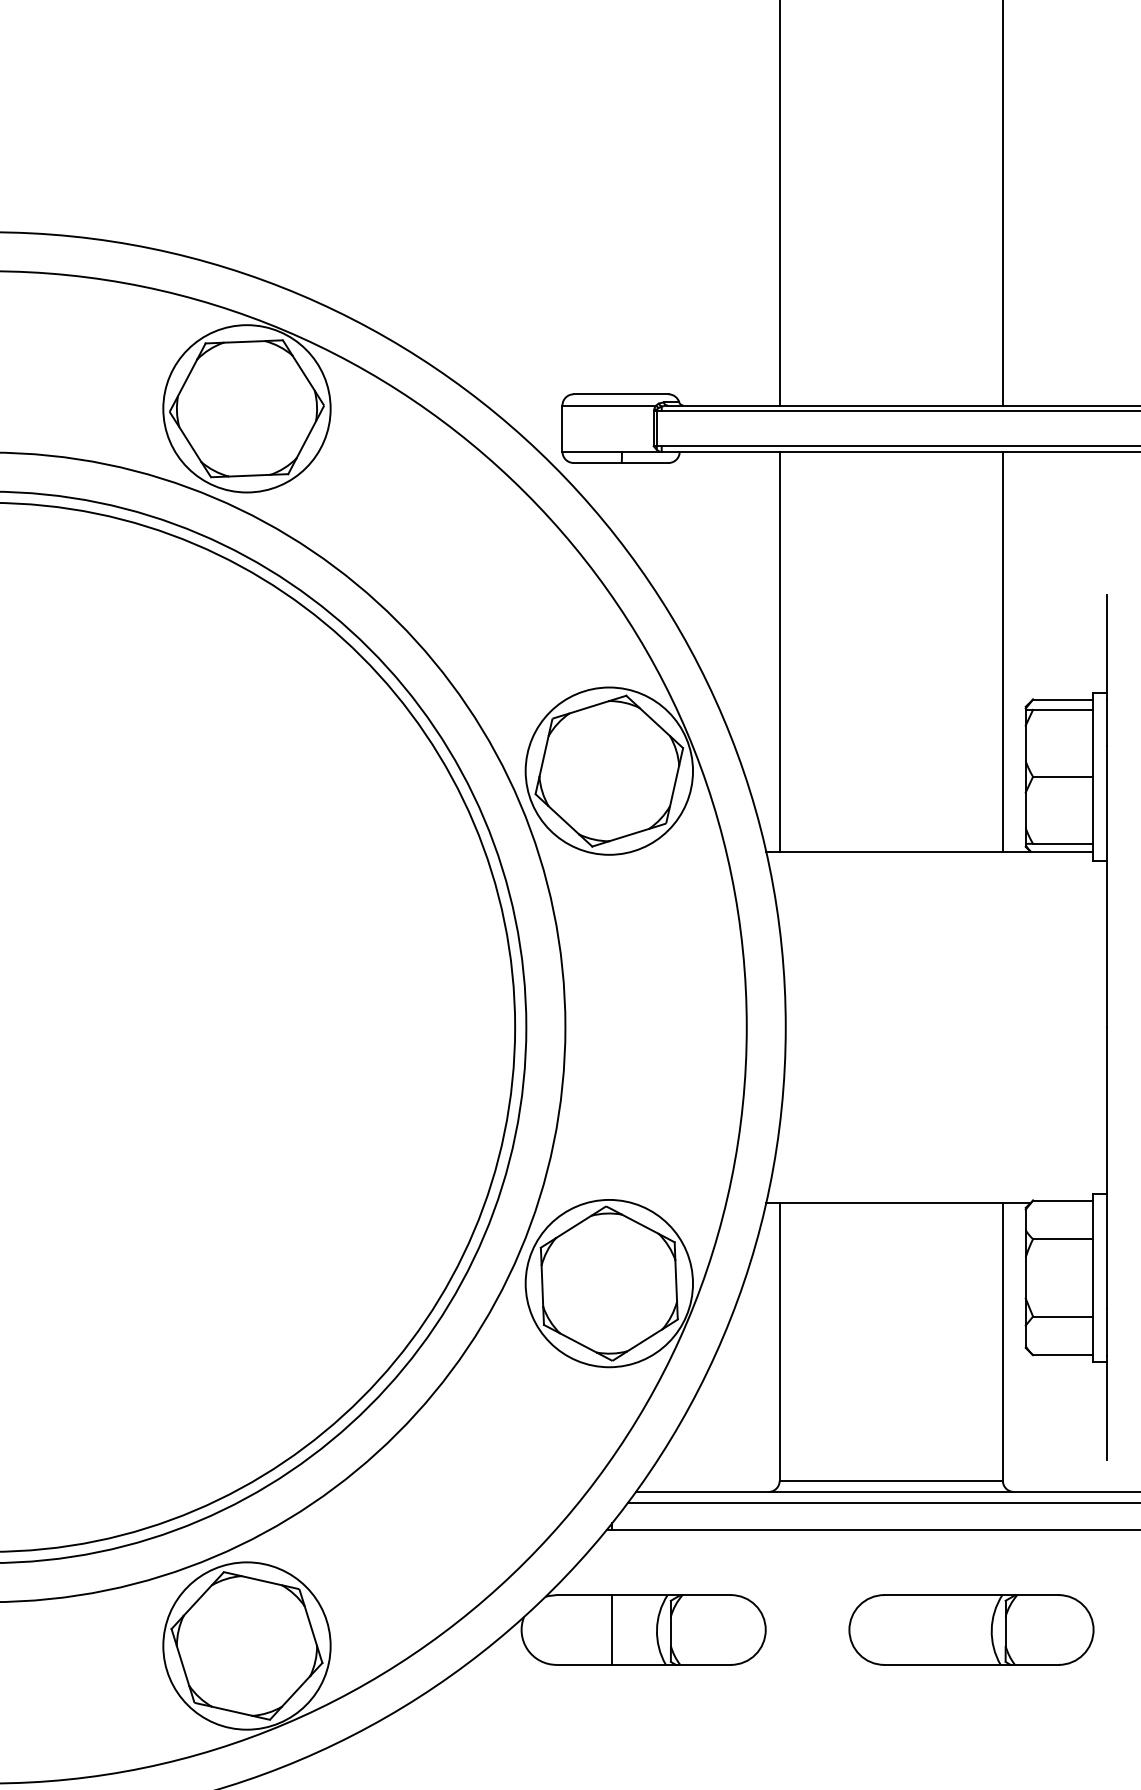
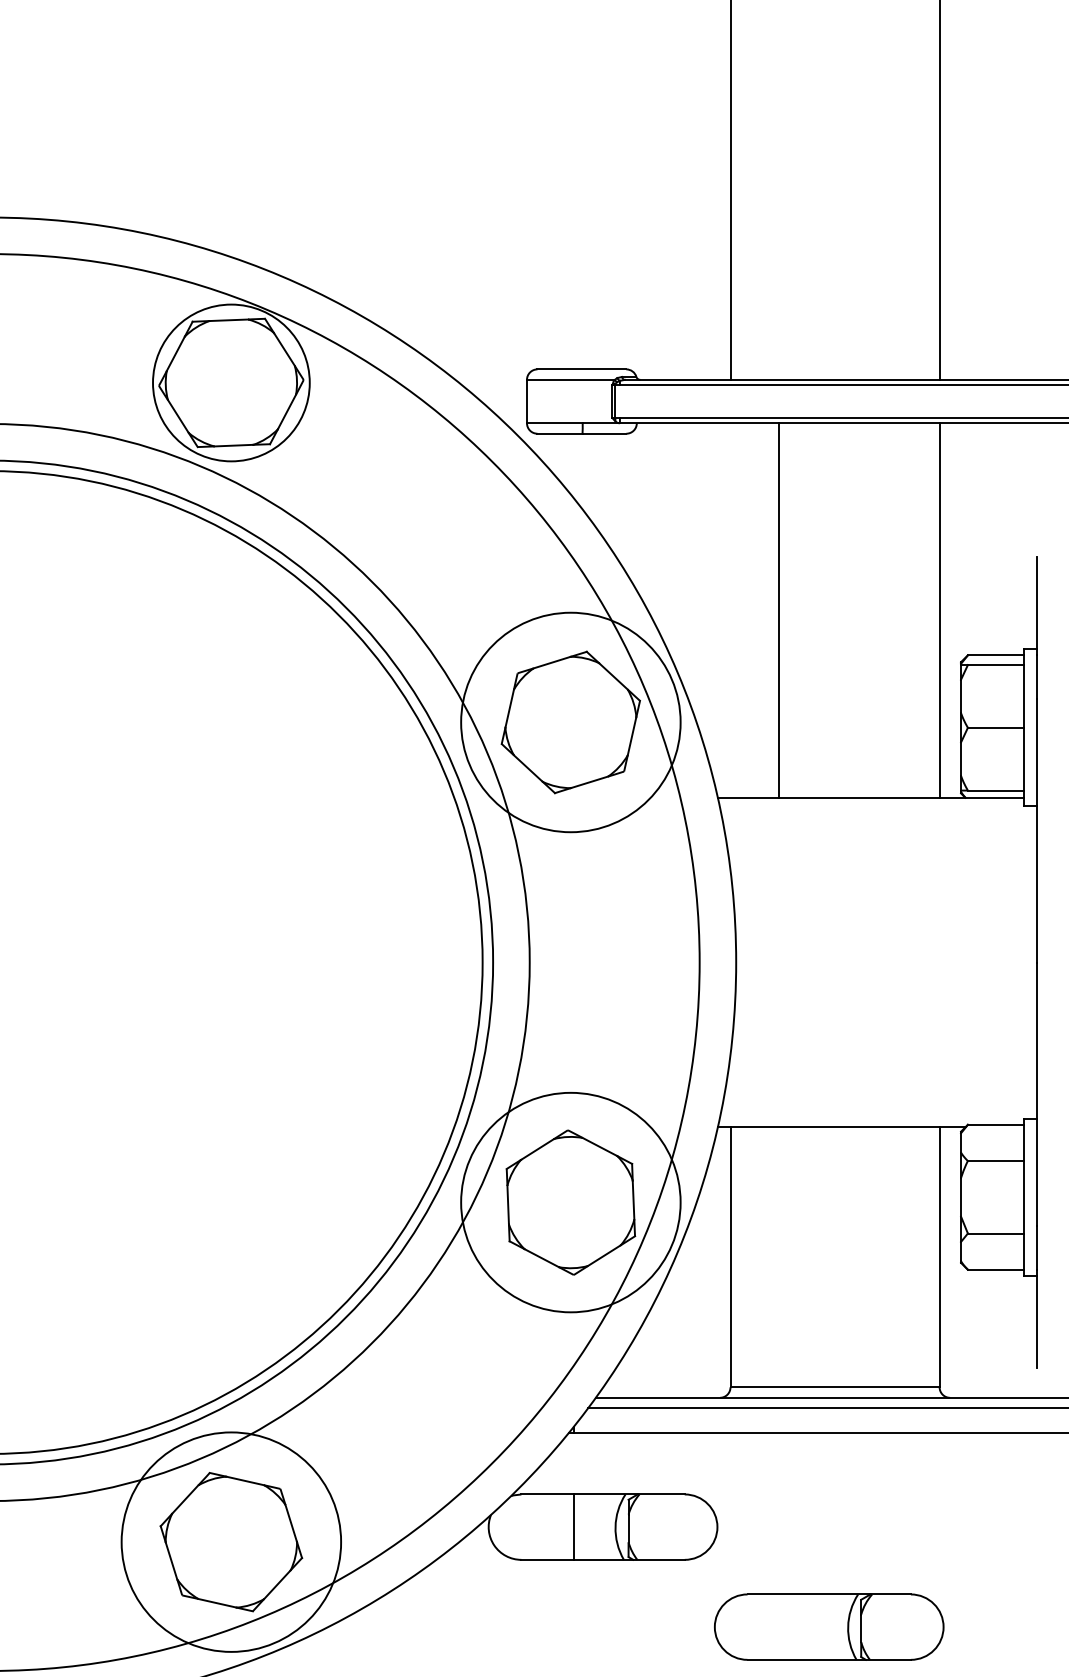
line: (779, 651) -> (778, 610), moved
circle: (608, 771) -> (570, 722), size x1.4
circle: (608, 1283) -> (570, 1202), size x1.4
part: (971, 1629) -> (829, 1626), moved
circle: (247, 1645) -> (231, 1541), size x1.4

